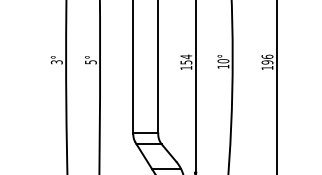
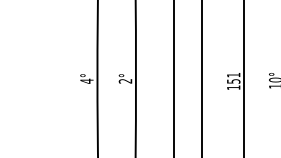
text: (186, 56) -> (233, 74), 154 -> 151
text: (56, 62) -> (86, 81), 3° -> 4°
text: (90, 62) -> (125, 81), 5° -> 2°

